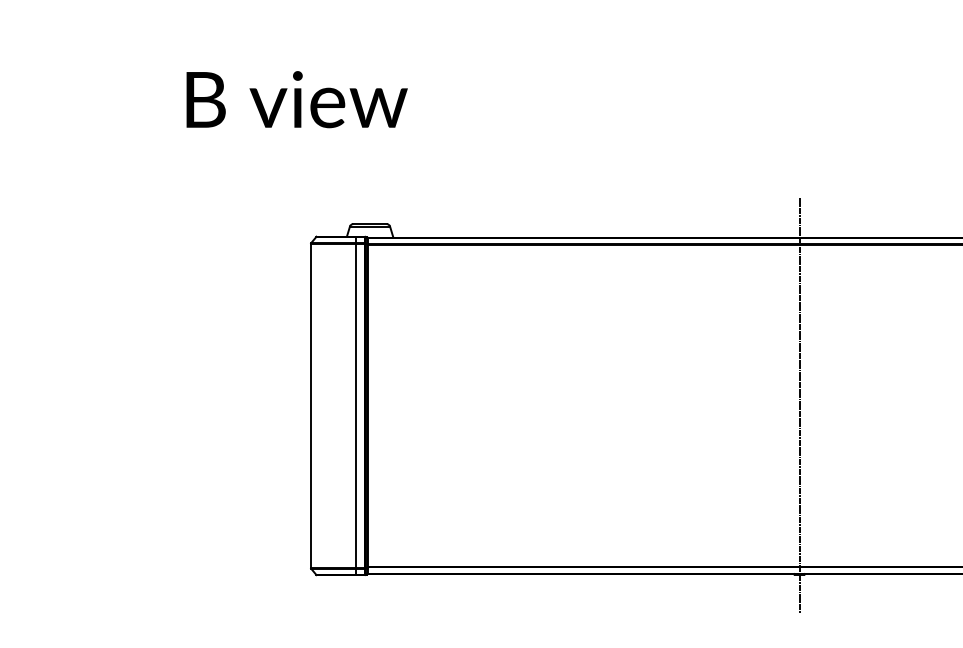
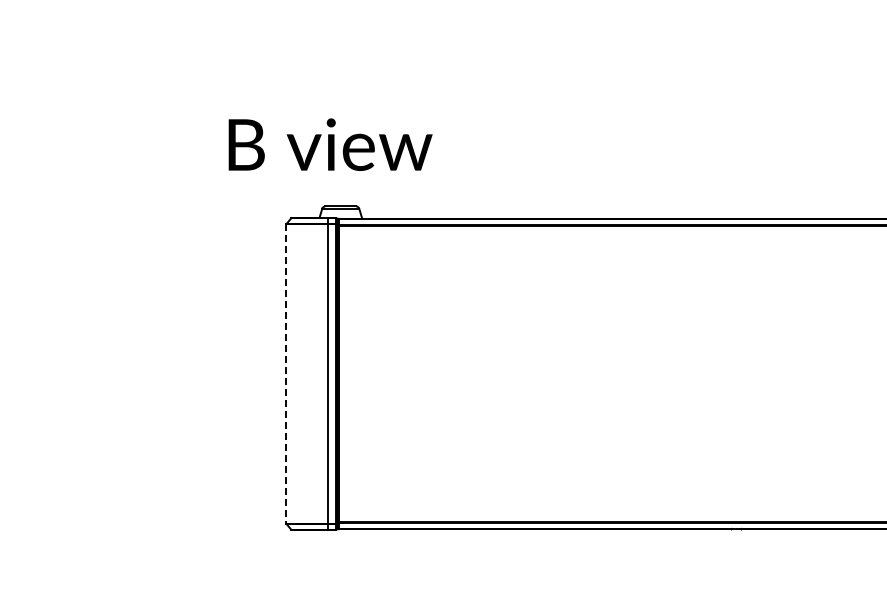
text: (297, 99) -> (330, 144), moved
line: (799, 405) -> (736, 373), removed
line: (311, 406) -> (286, 374), solid -> dashed

